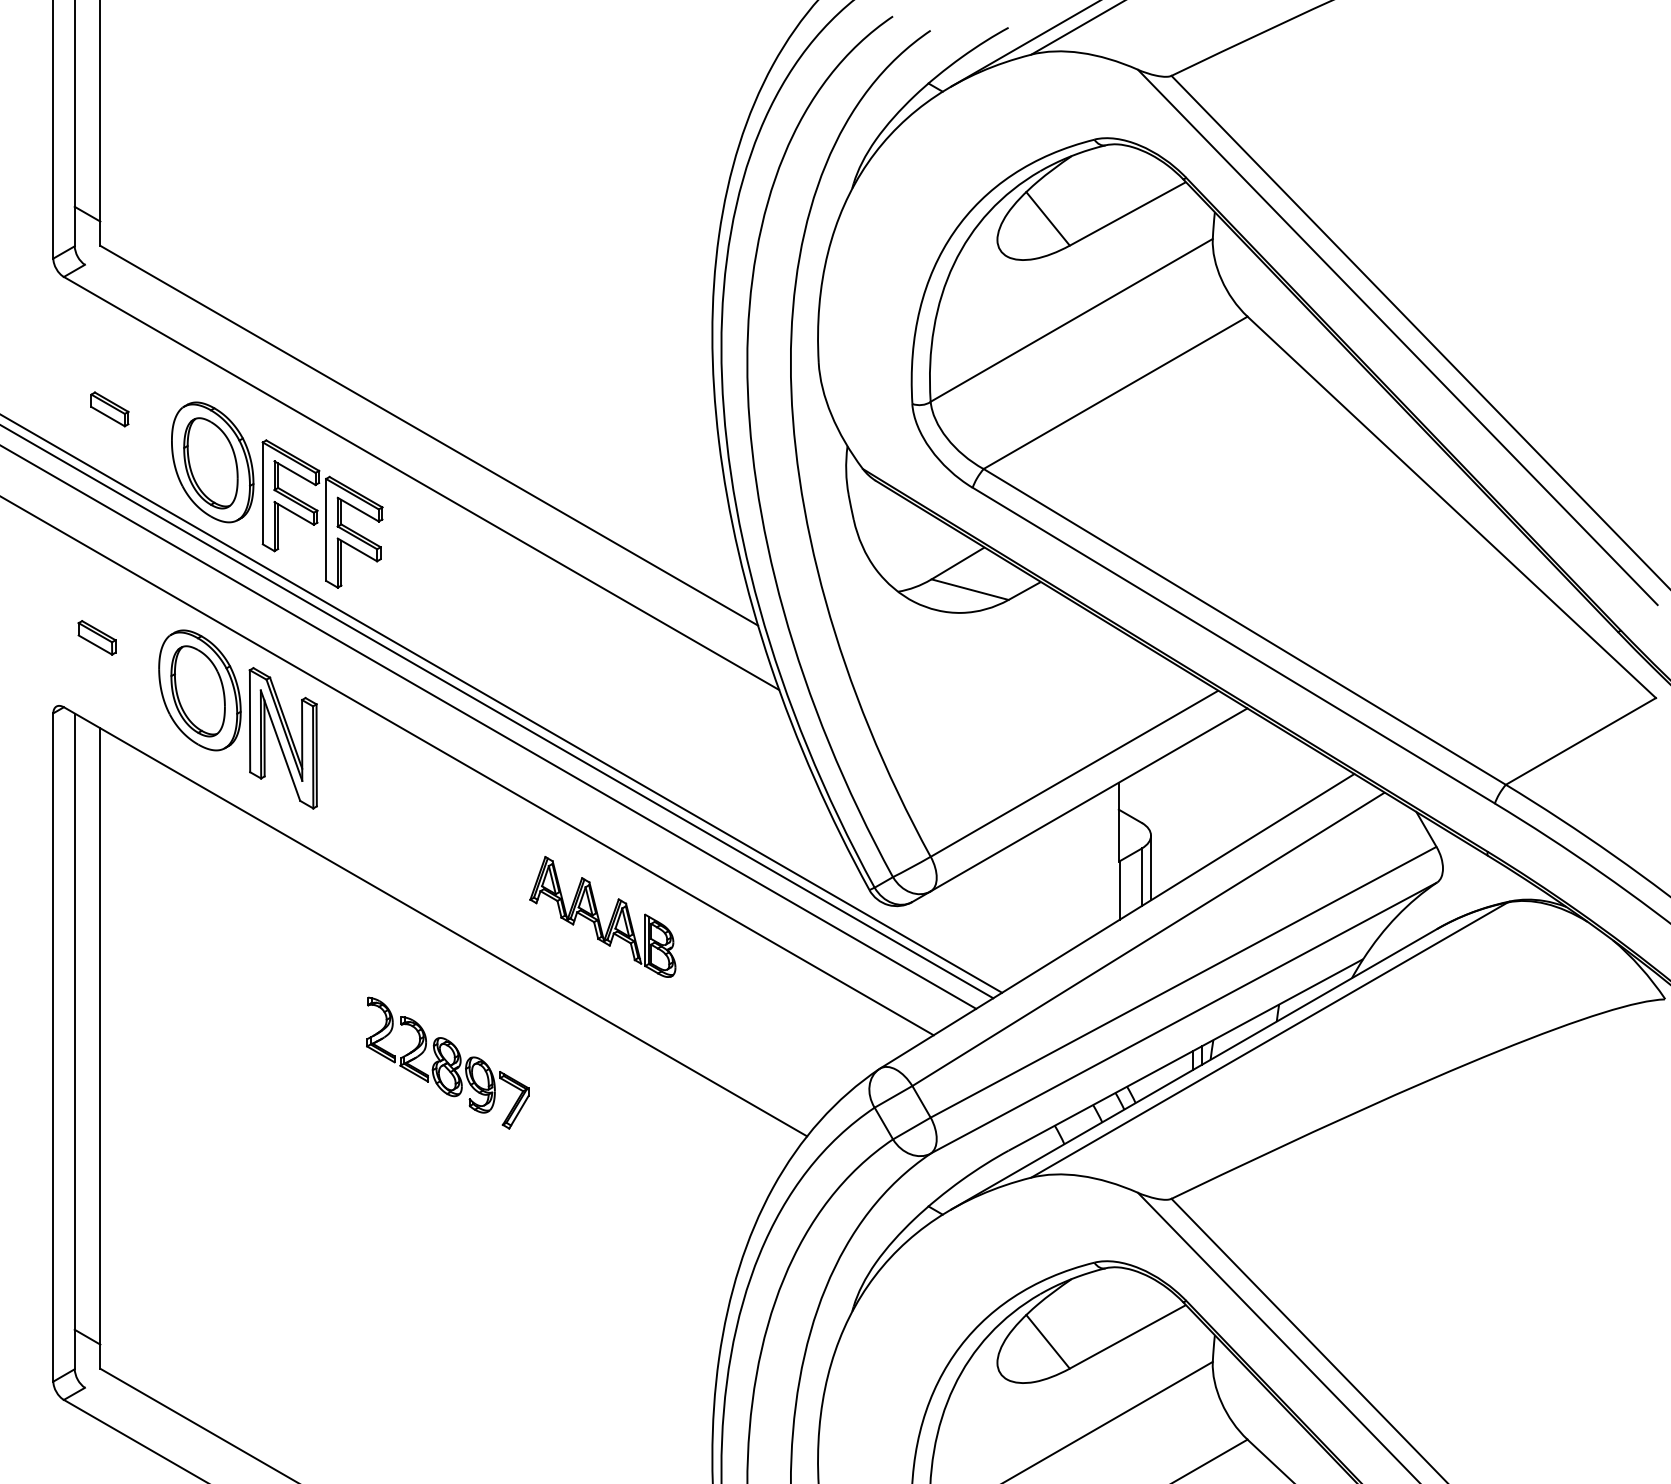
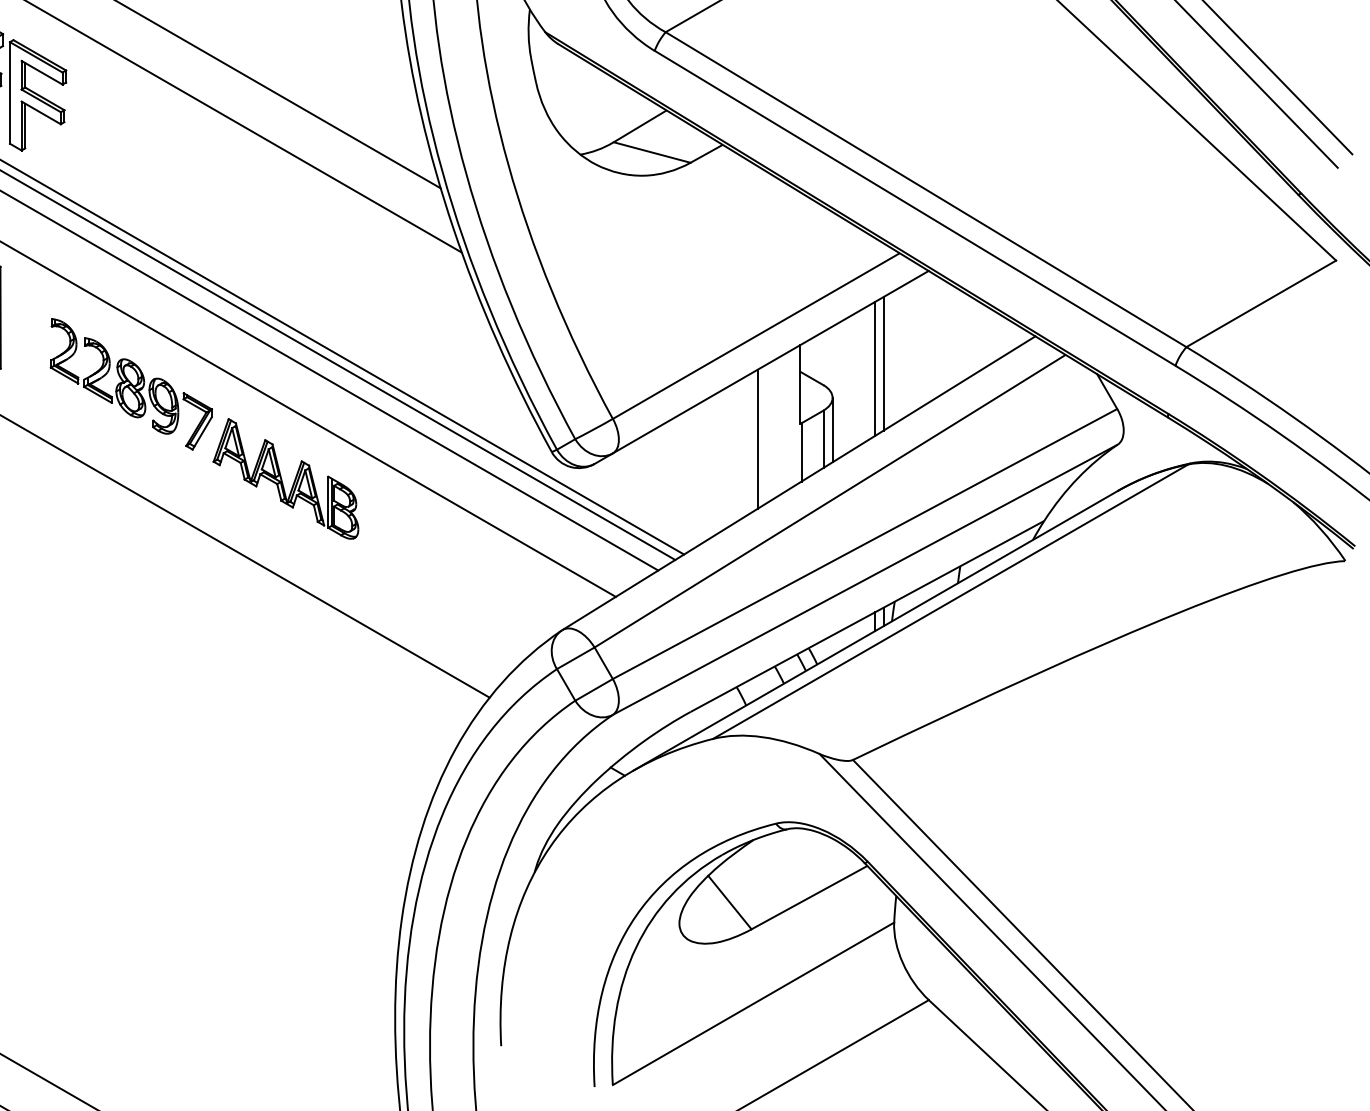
line: (1202, 801) -> (883, 363), added
line: (1193, 806) -> (874, 368), added
line: (1075, 877) -> (757, 439), added
part: (447, 1062) -> (131, 383), moved

